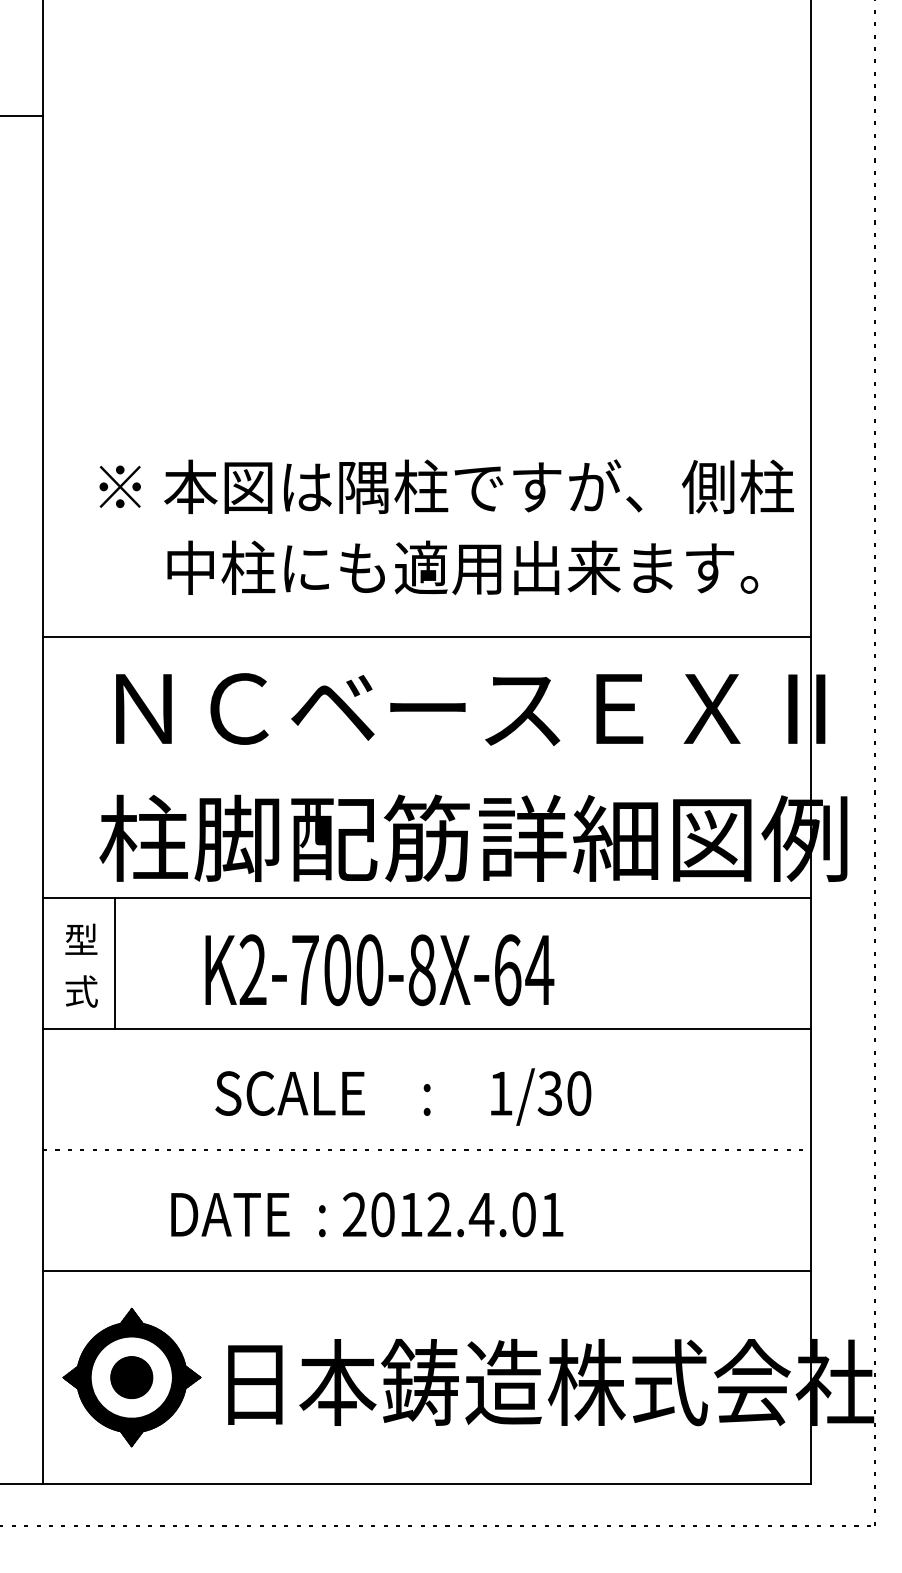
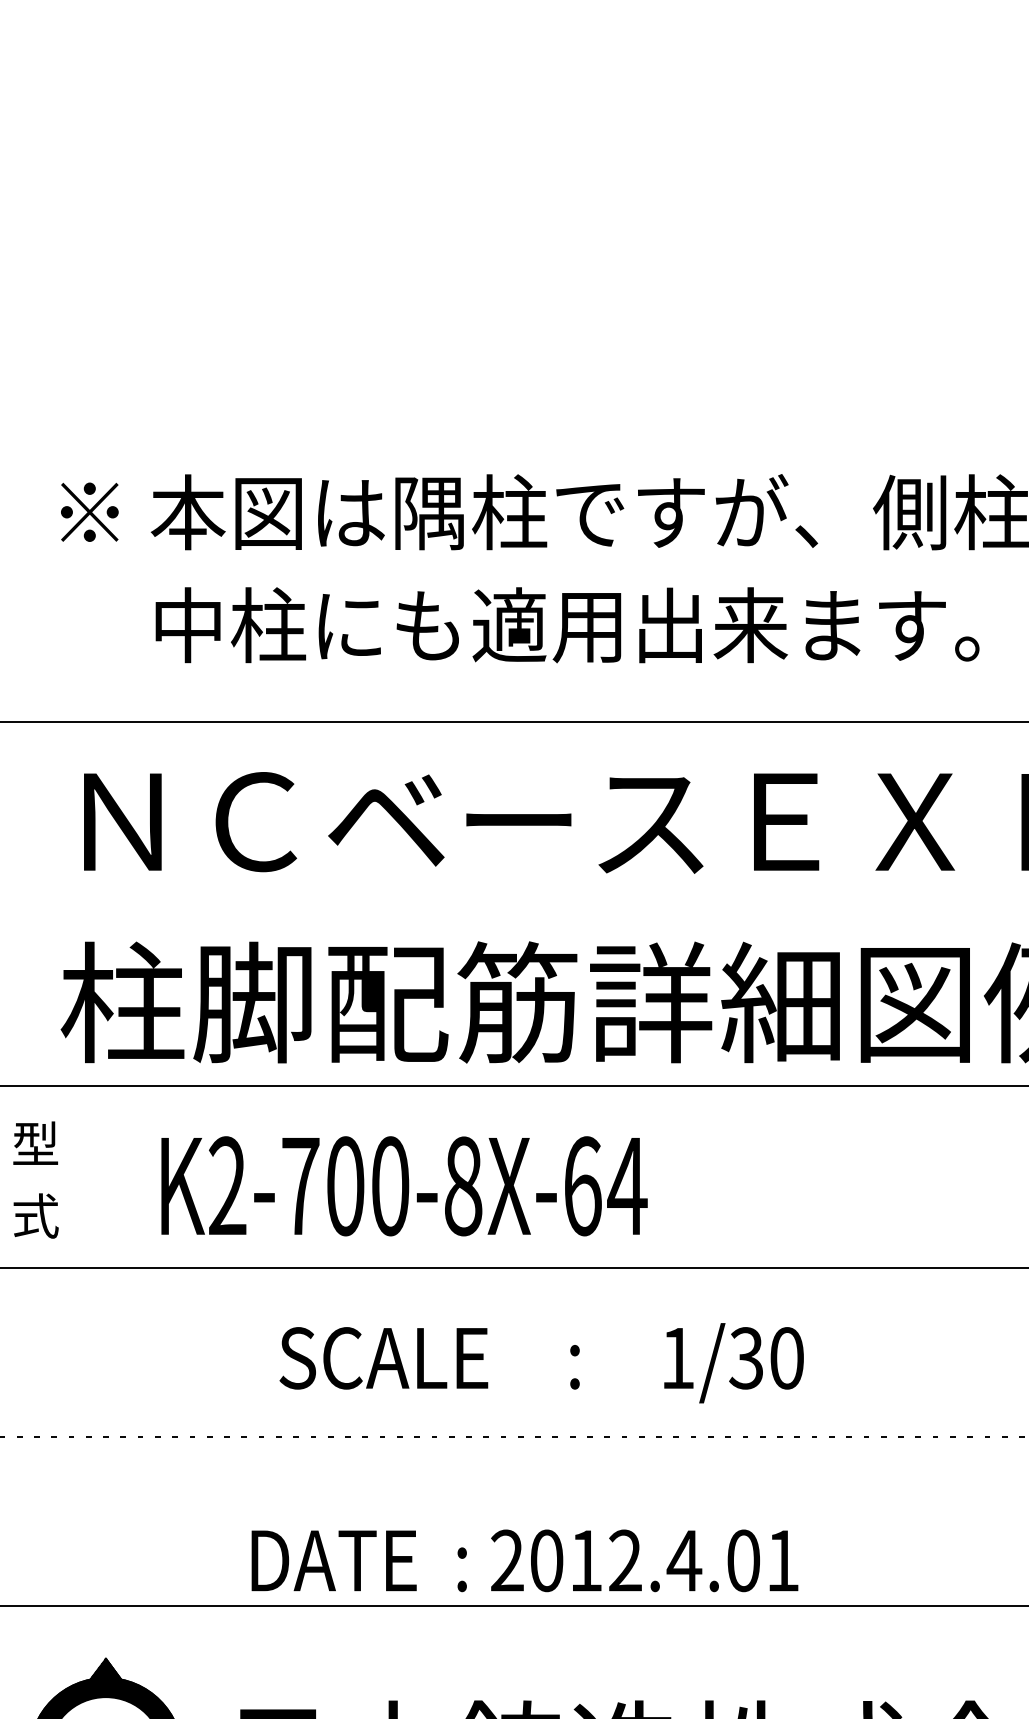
line: (115, 963) -> (83, 1176), removed
text: (379, 970) -> (403, 1186), moved
text: (403, 1096) -> (541, 1362), moved
text: (367, 1214) -> (525, 1560), moved

